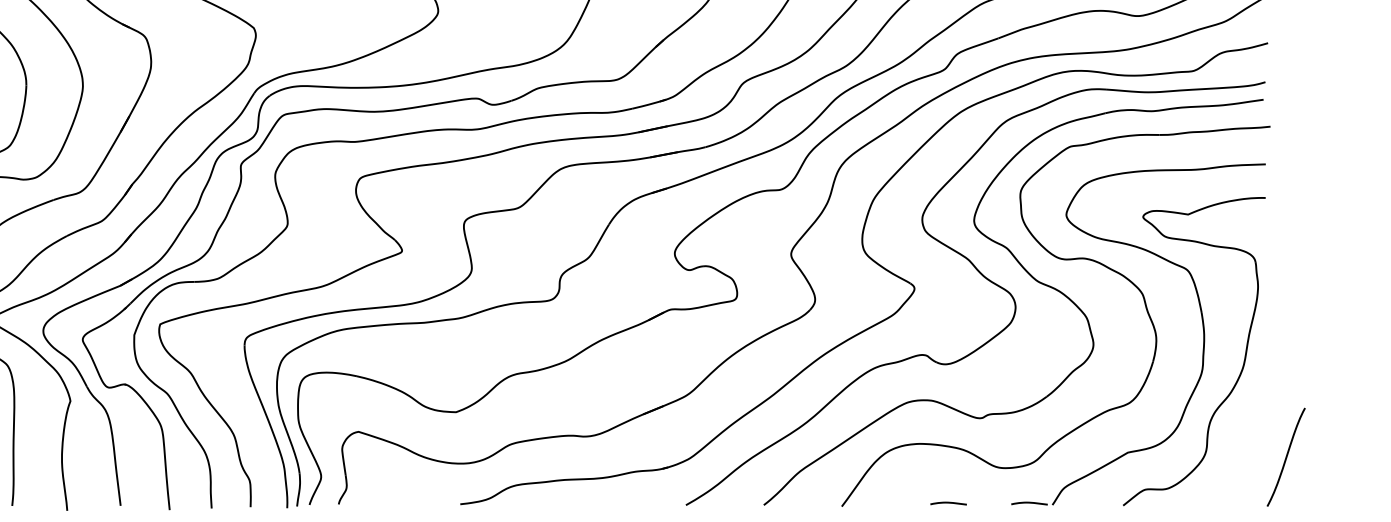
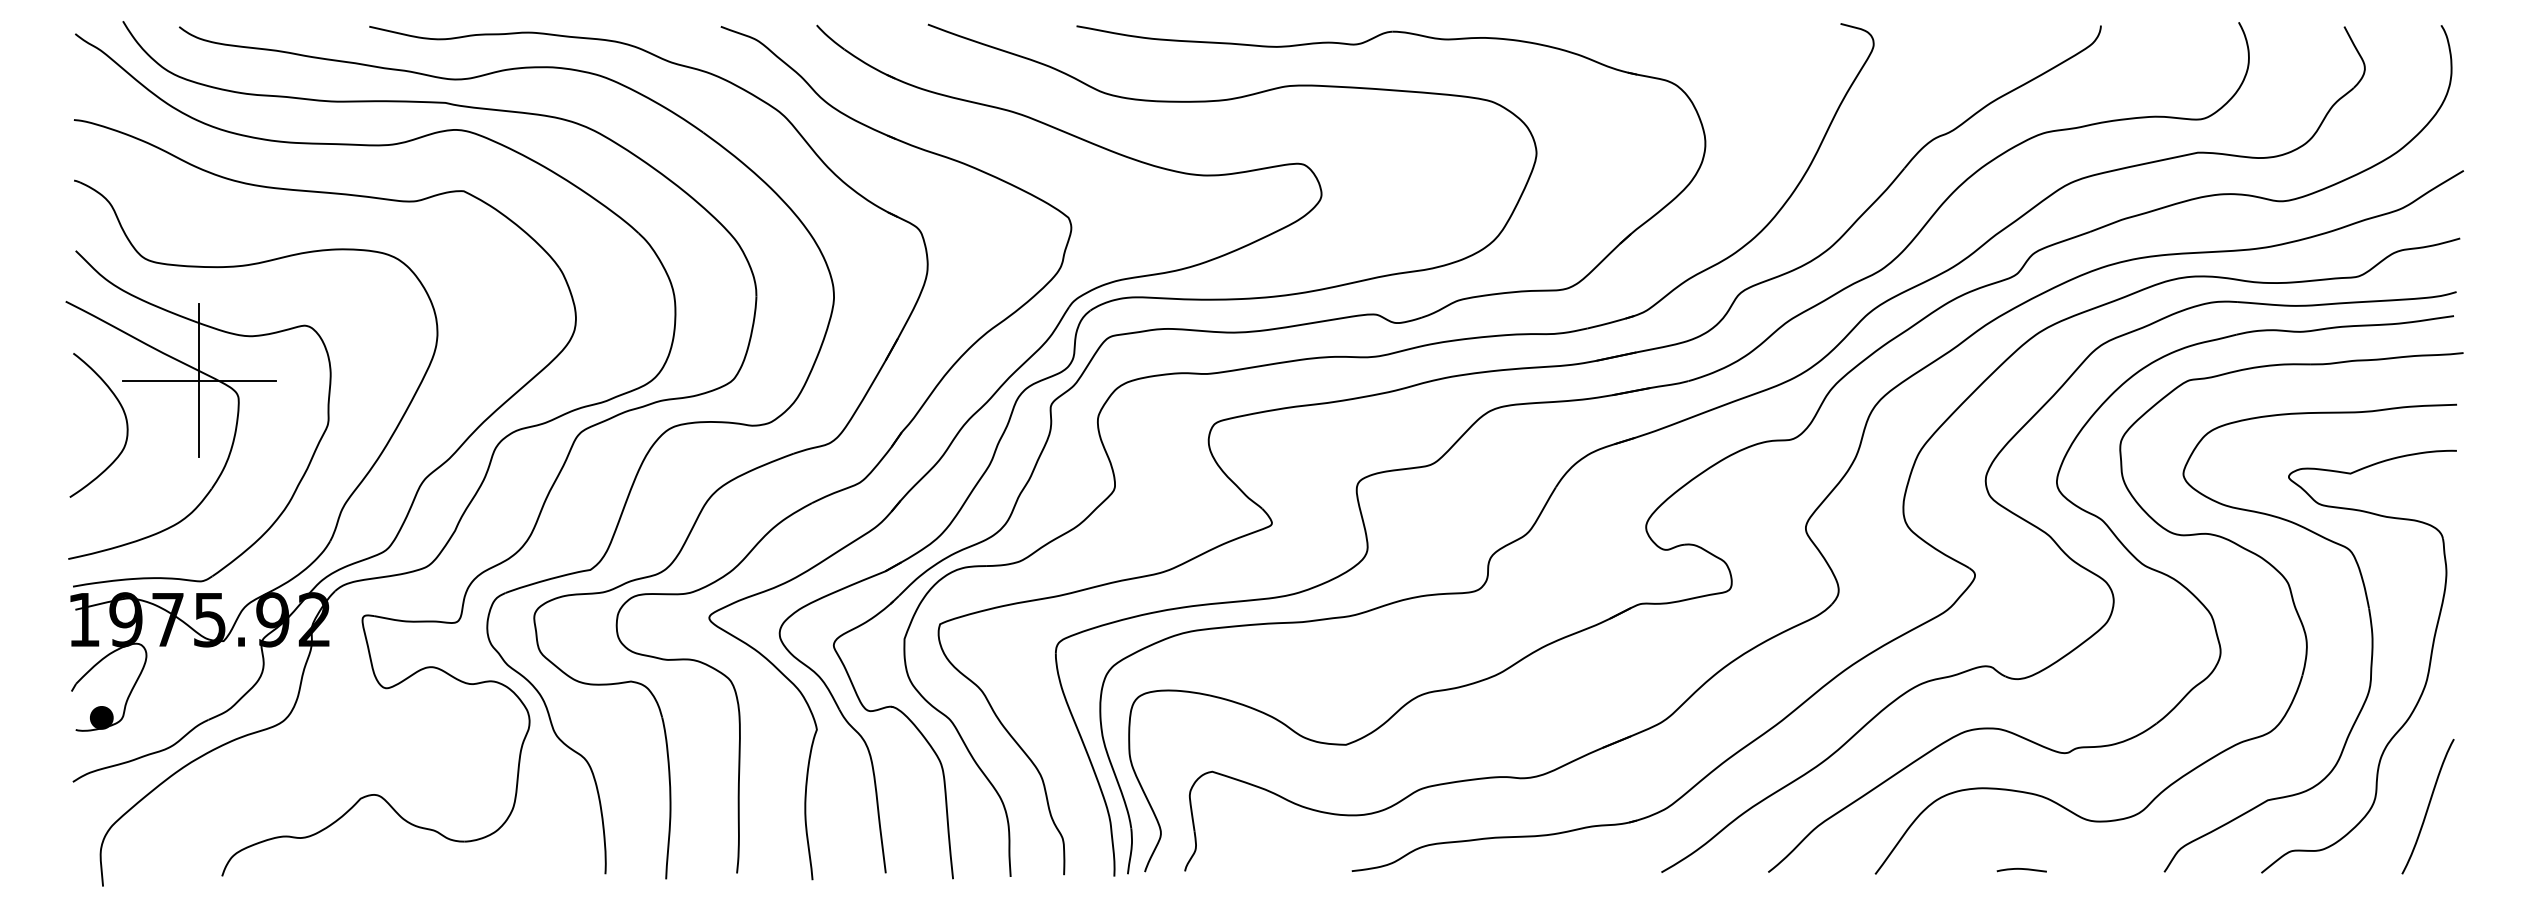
curve: (1285, 457) -> (2427, 806), moved
curve: (1029, 503) -> (2132, 869), removed

